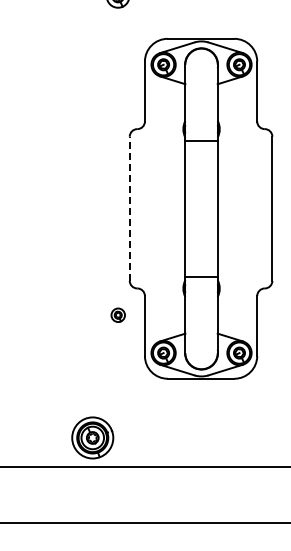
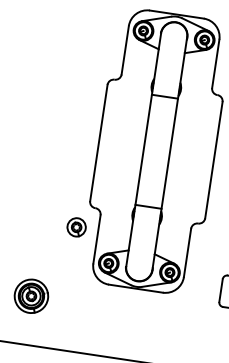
line: (129, 208) -> (98, 142), dashed -> solid
part: (118, 315) -> (76, 227), size x1.67
part: (92, 437) -> (31, 295), moved

